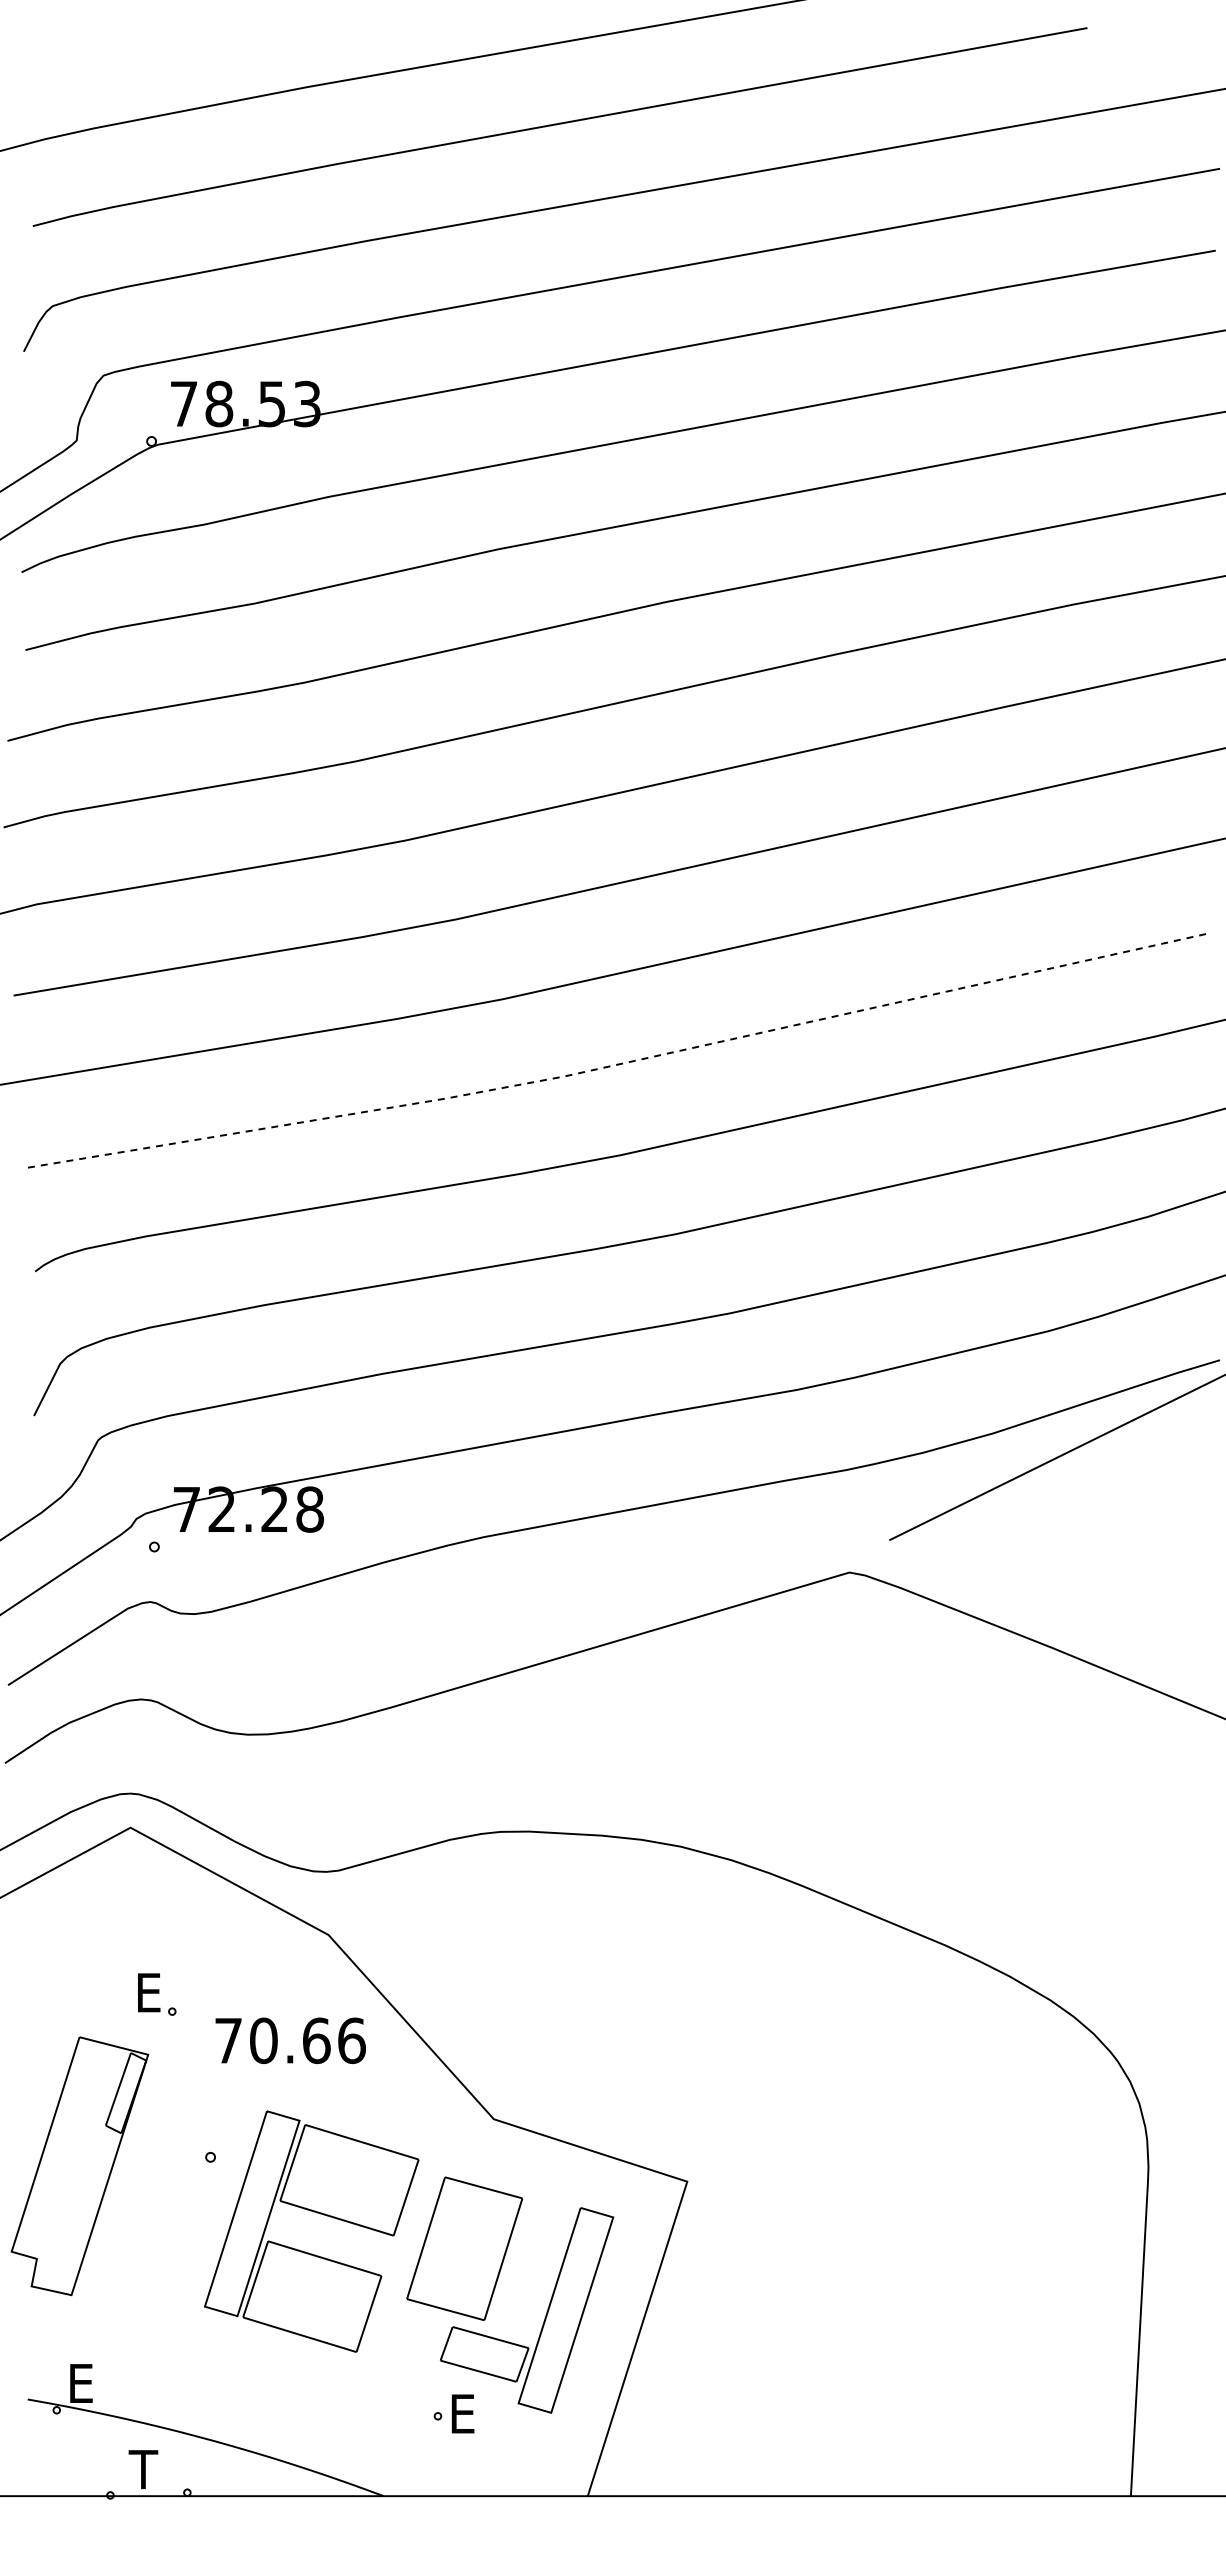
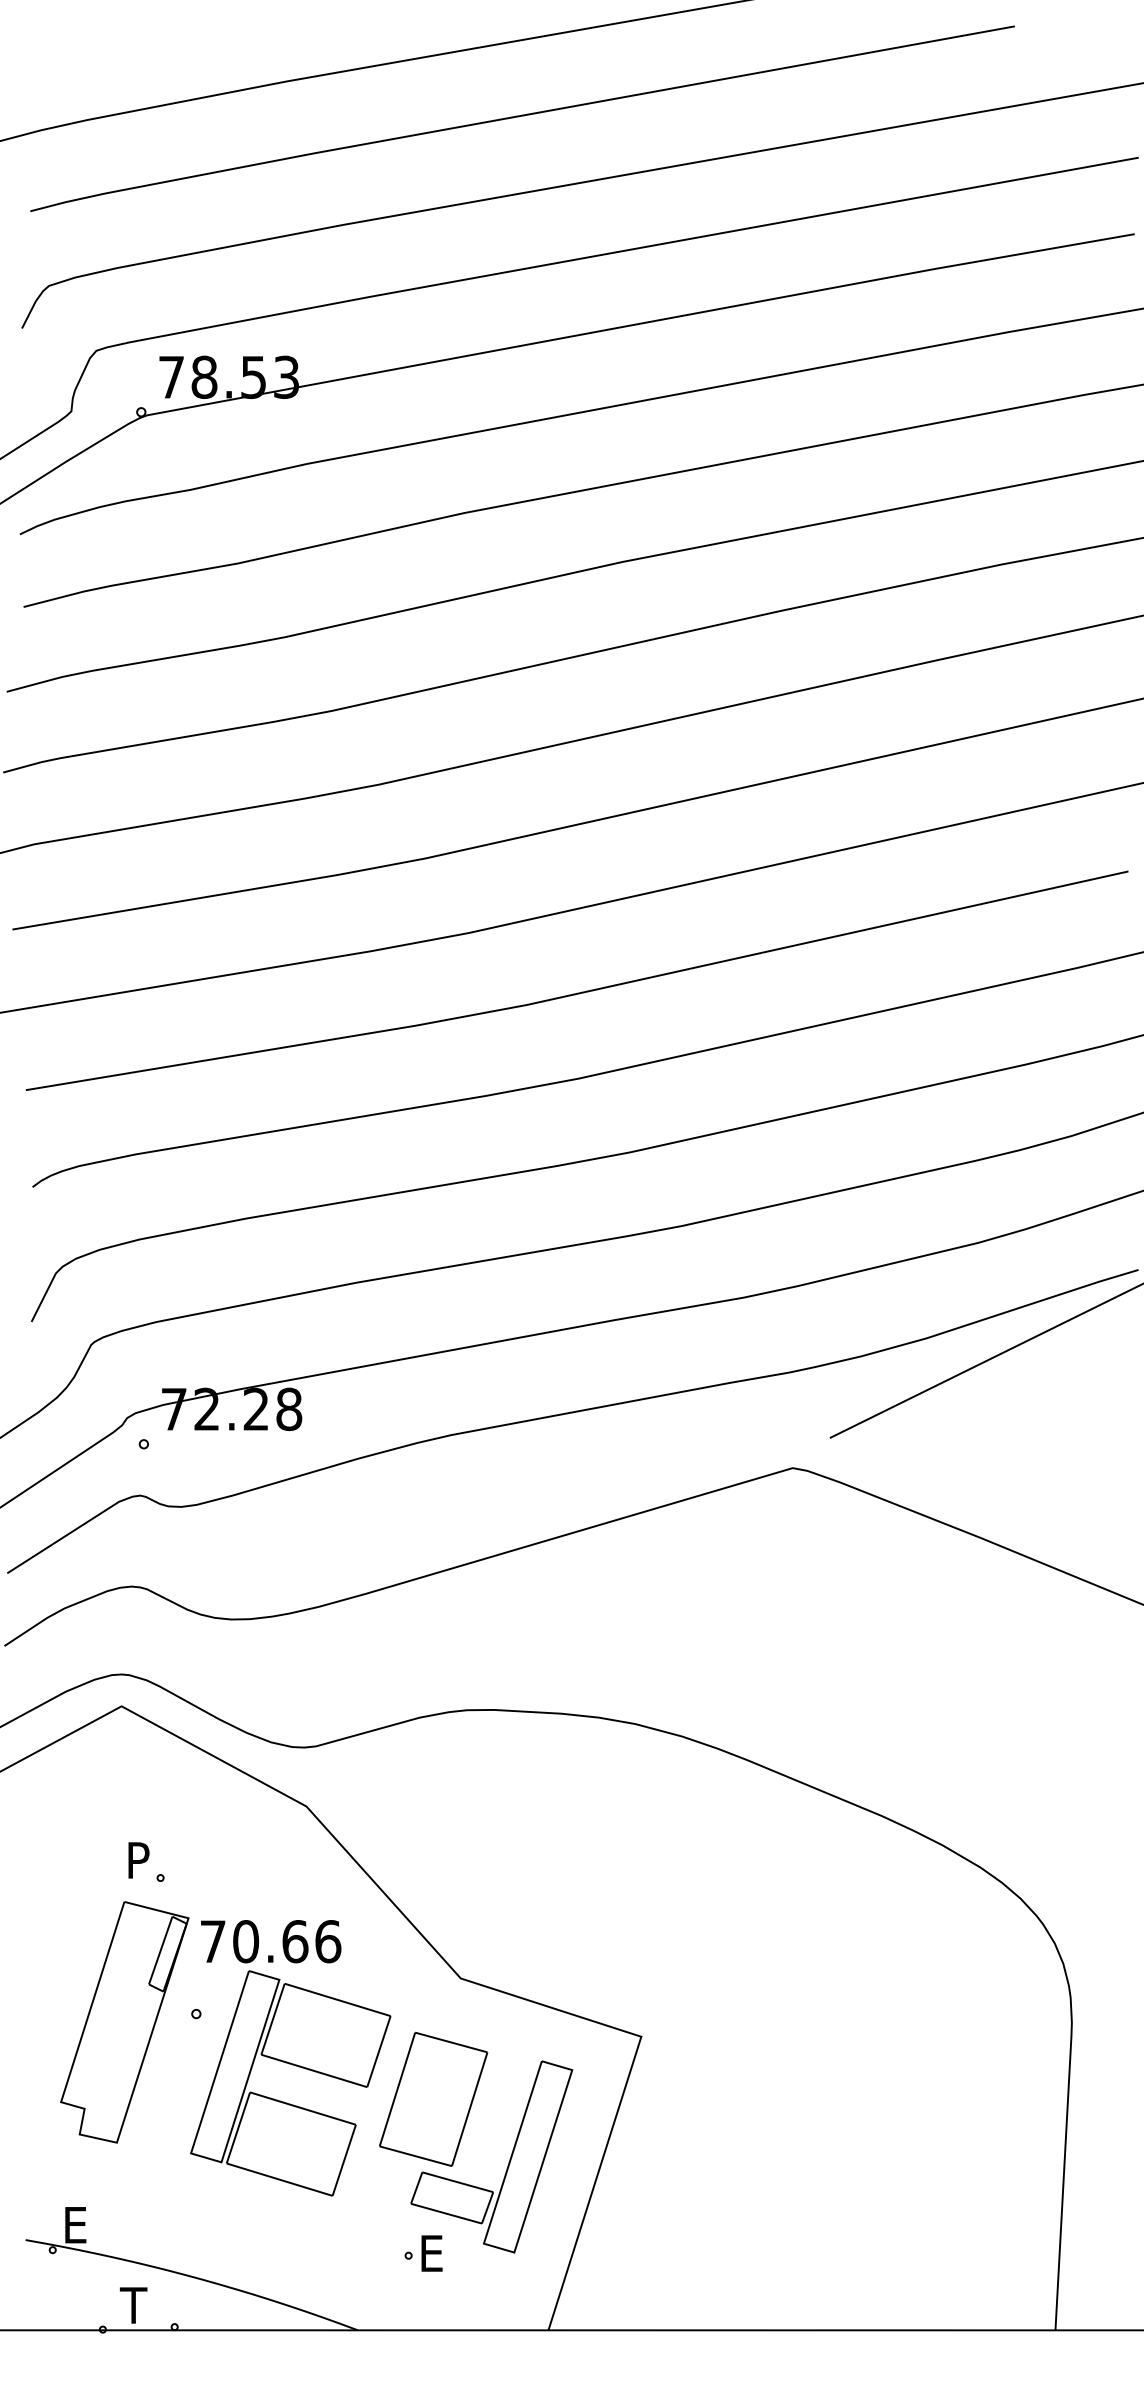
line: (619, 1064) -> (578, 993), dashed -> solid
text: (151, 1992) -> (141, 1860), E -> P
text: (290, 2040) -> (270, 1941), moved
part: (79, 2166) -> (124, 2022), moved

